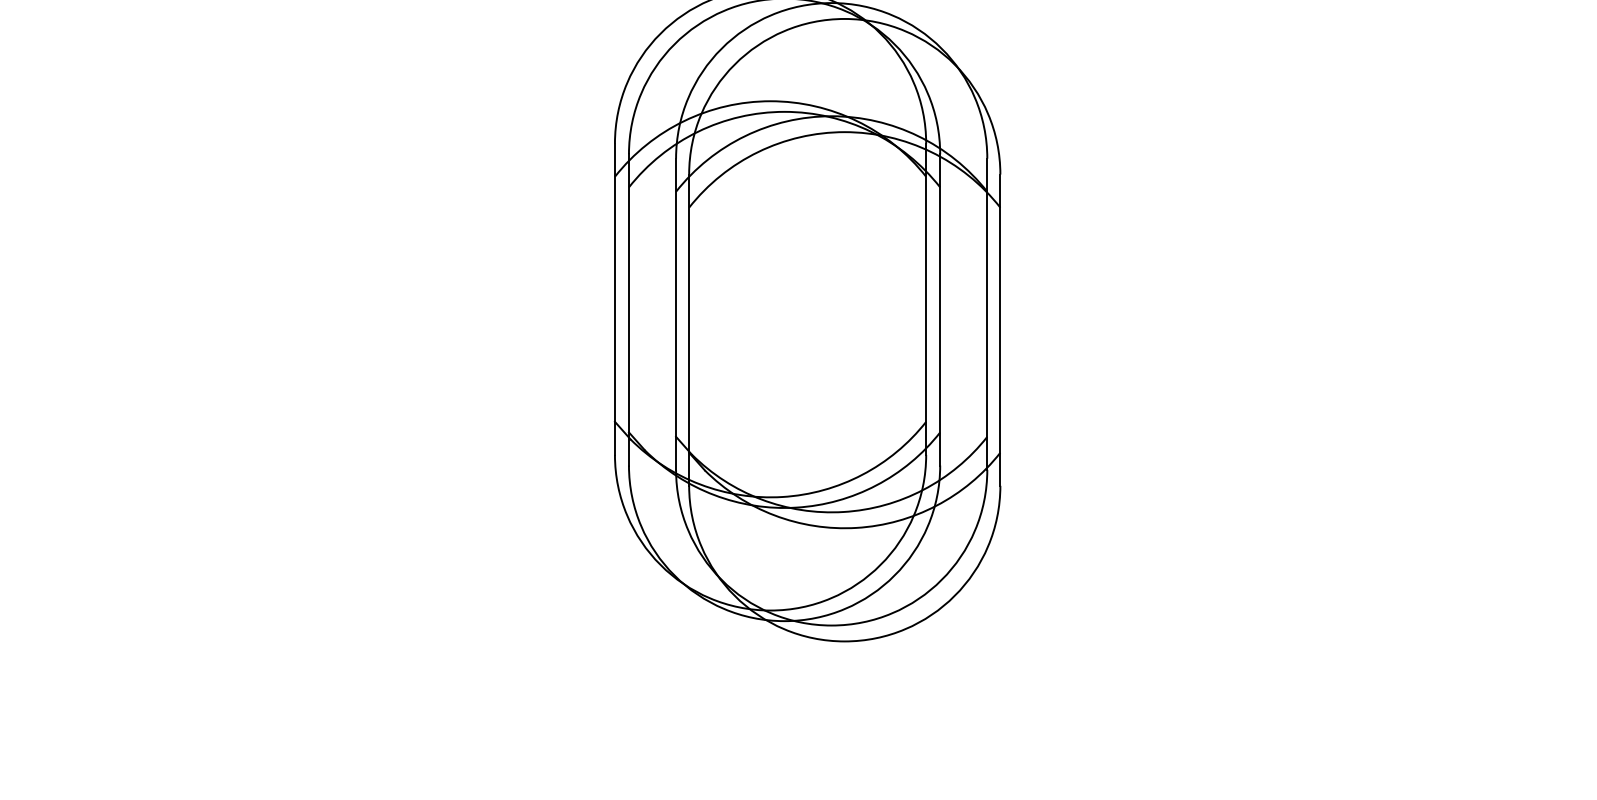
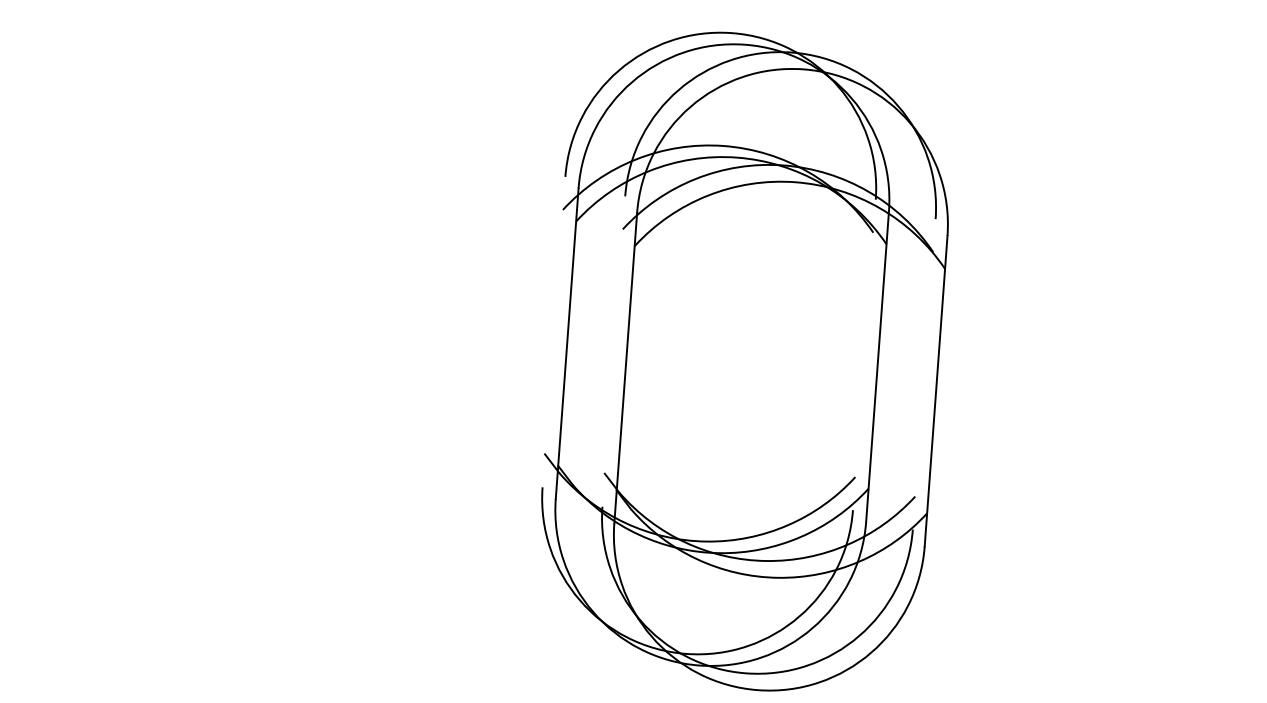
line: (614, 298) -> (553, 331), removed
line: (926, 298) -> (864, 354), removed
line: (676, 313) -> (614, 350), removed
line: (987, 313) -> (924, 373), removed

